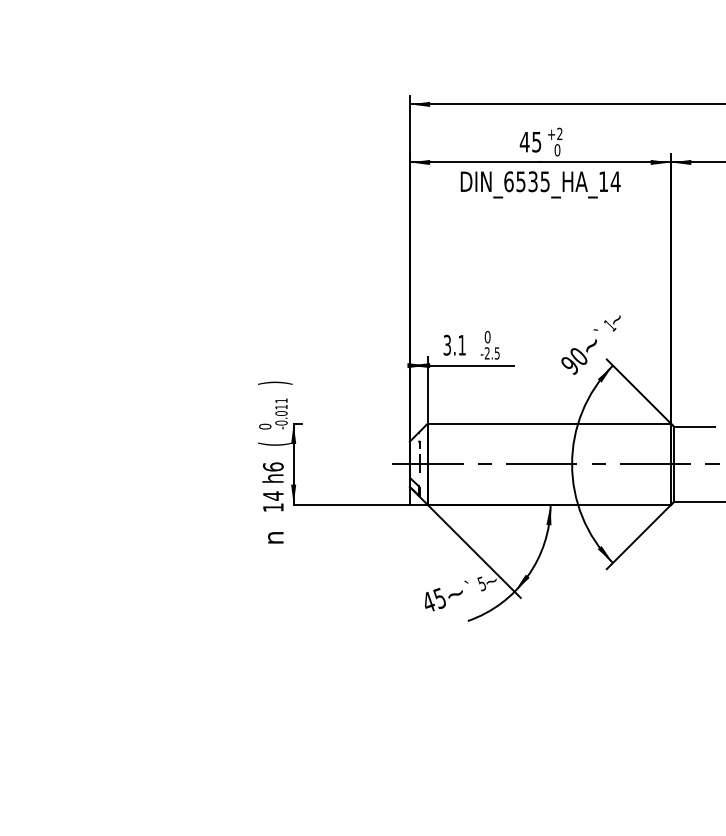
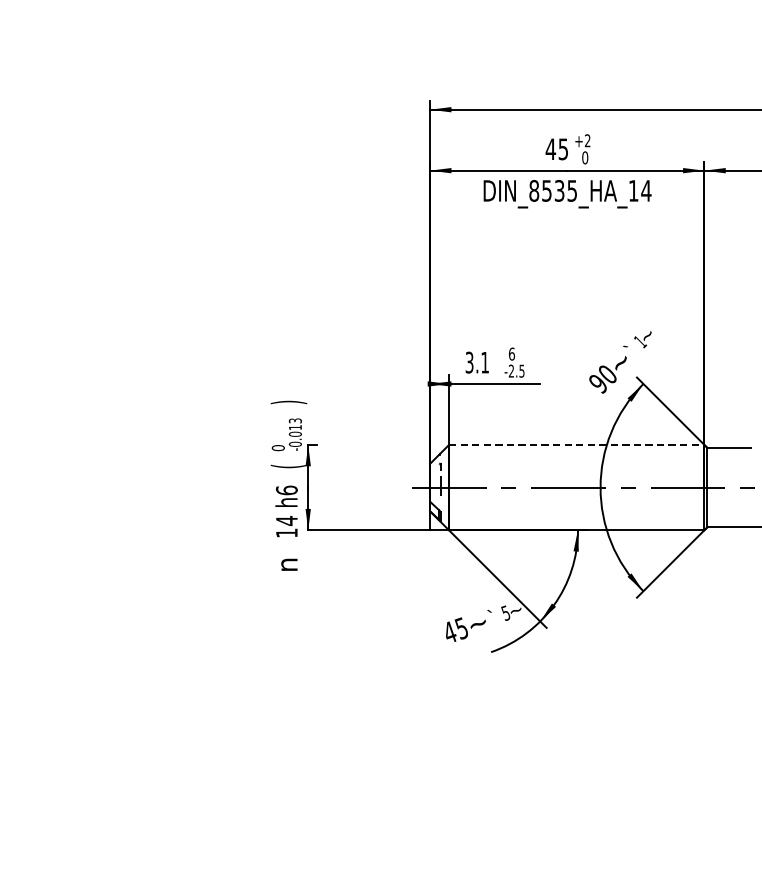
text: (508, 181) -> (533, 190), DIN_6535_HA_14 -> DIN_8535_HA_14
text: (487, 336) -> (511, 353), 0 -> 6
text: (281, 400) -> (295, 420), -0.011 -> -0.013
line: (549, 423) -> (576, 444), solid -> dashed

